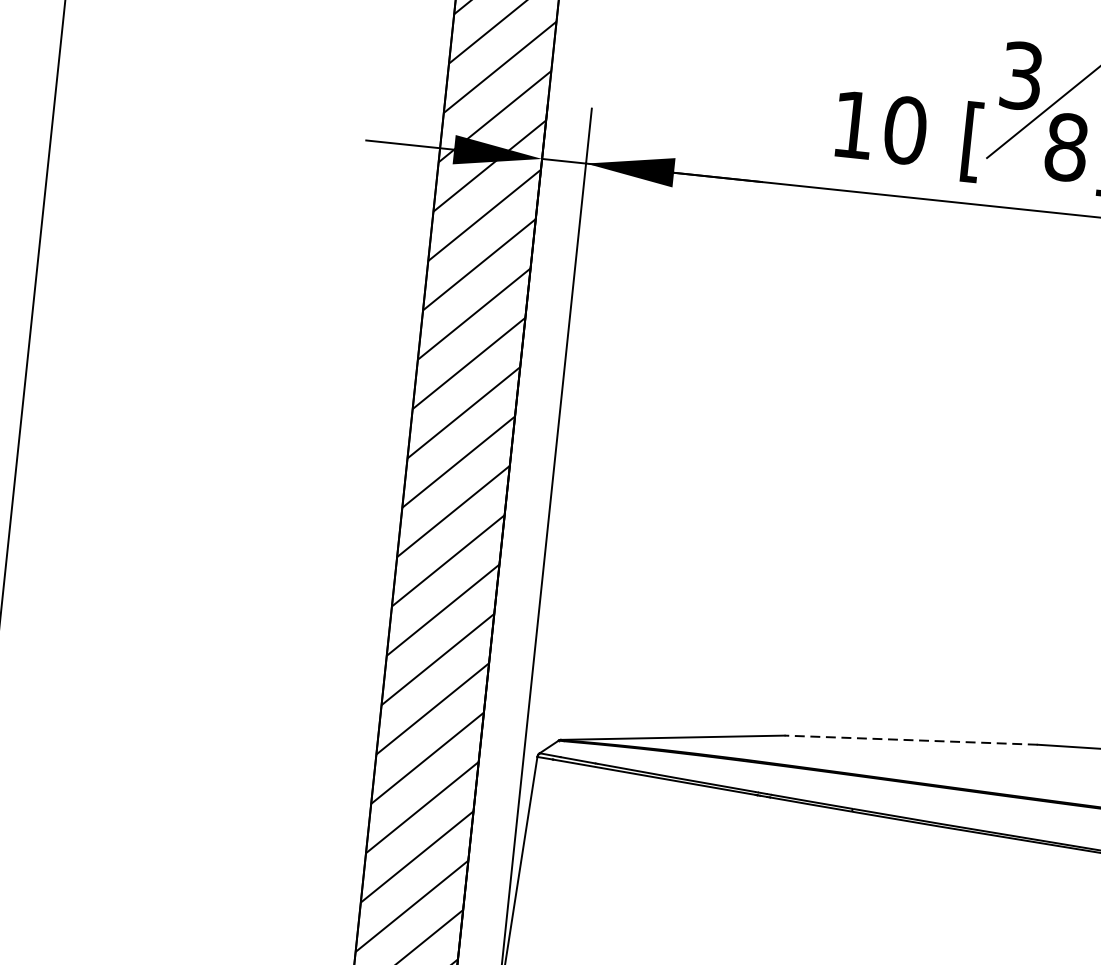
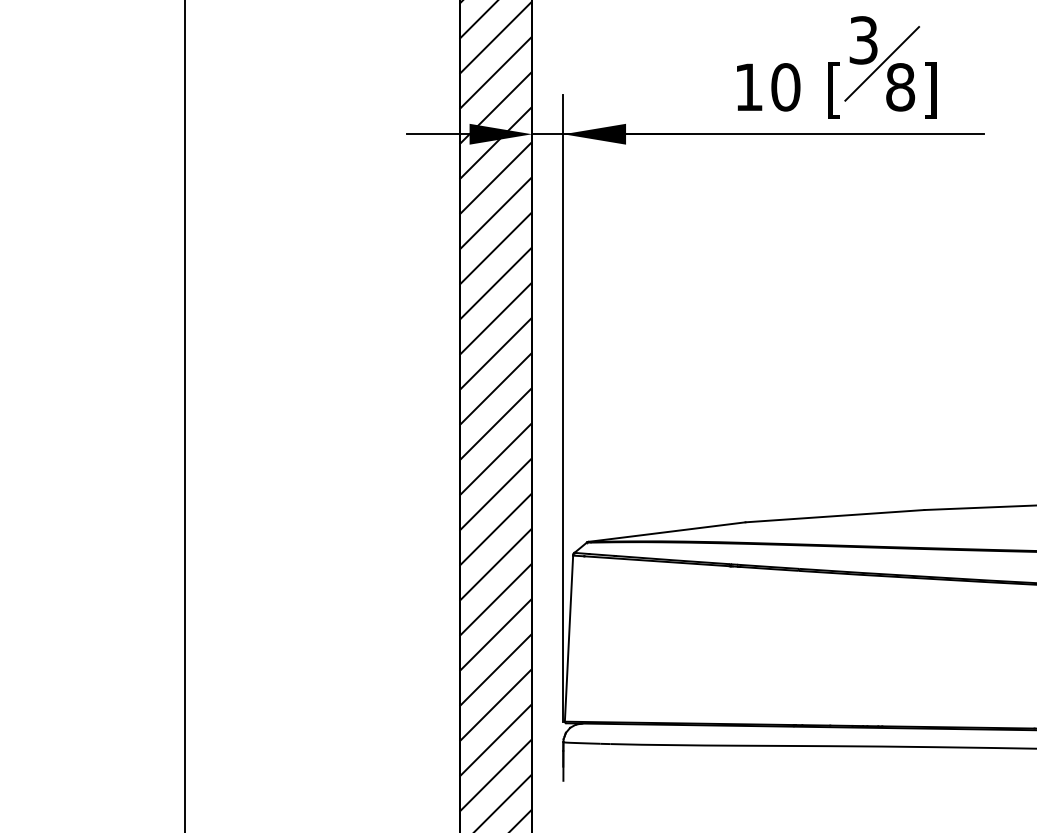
line: (910, 740) -> (834, 516), dashed -> solid

